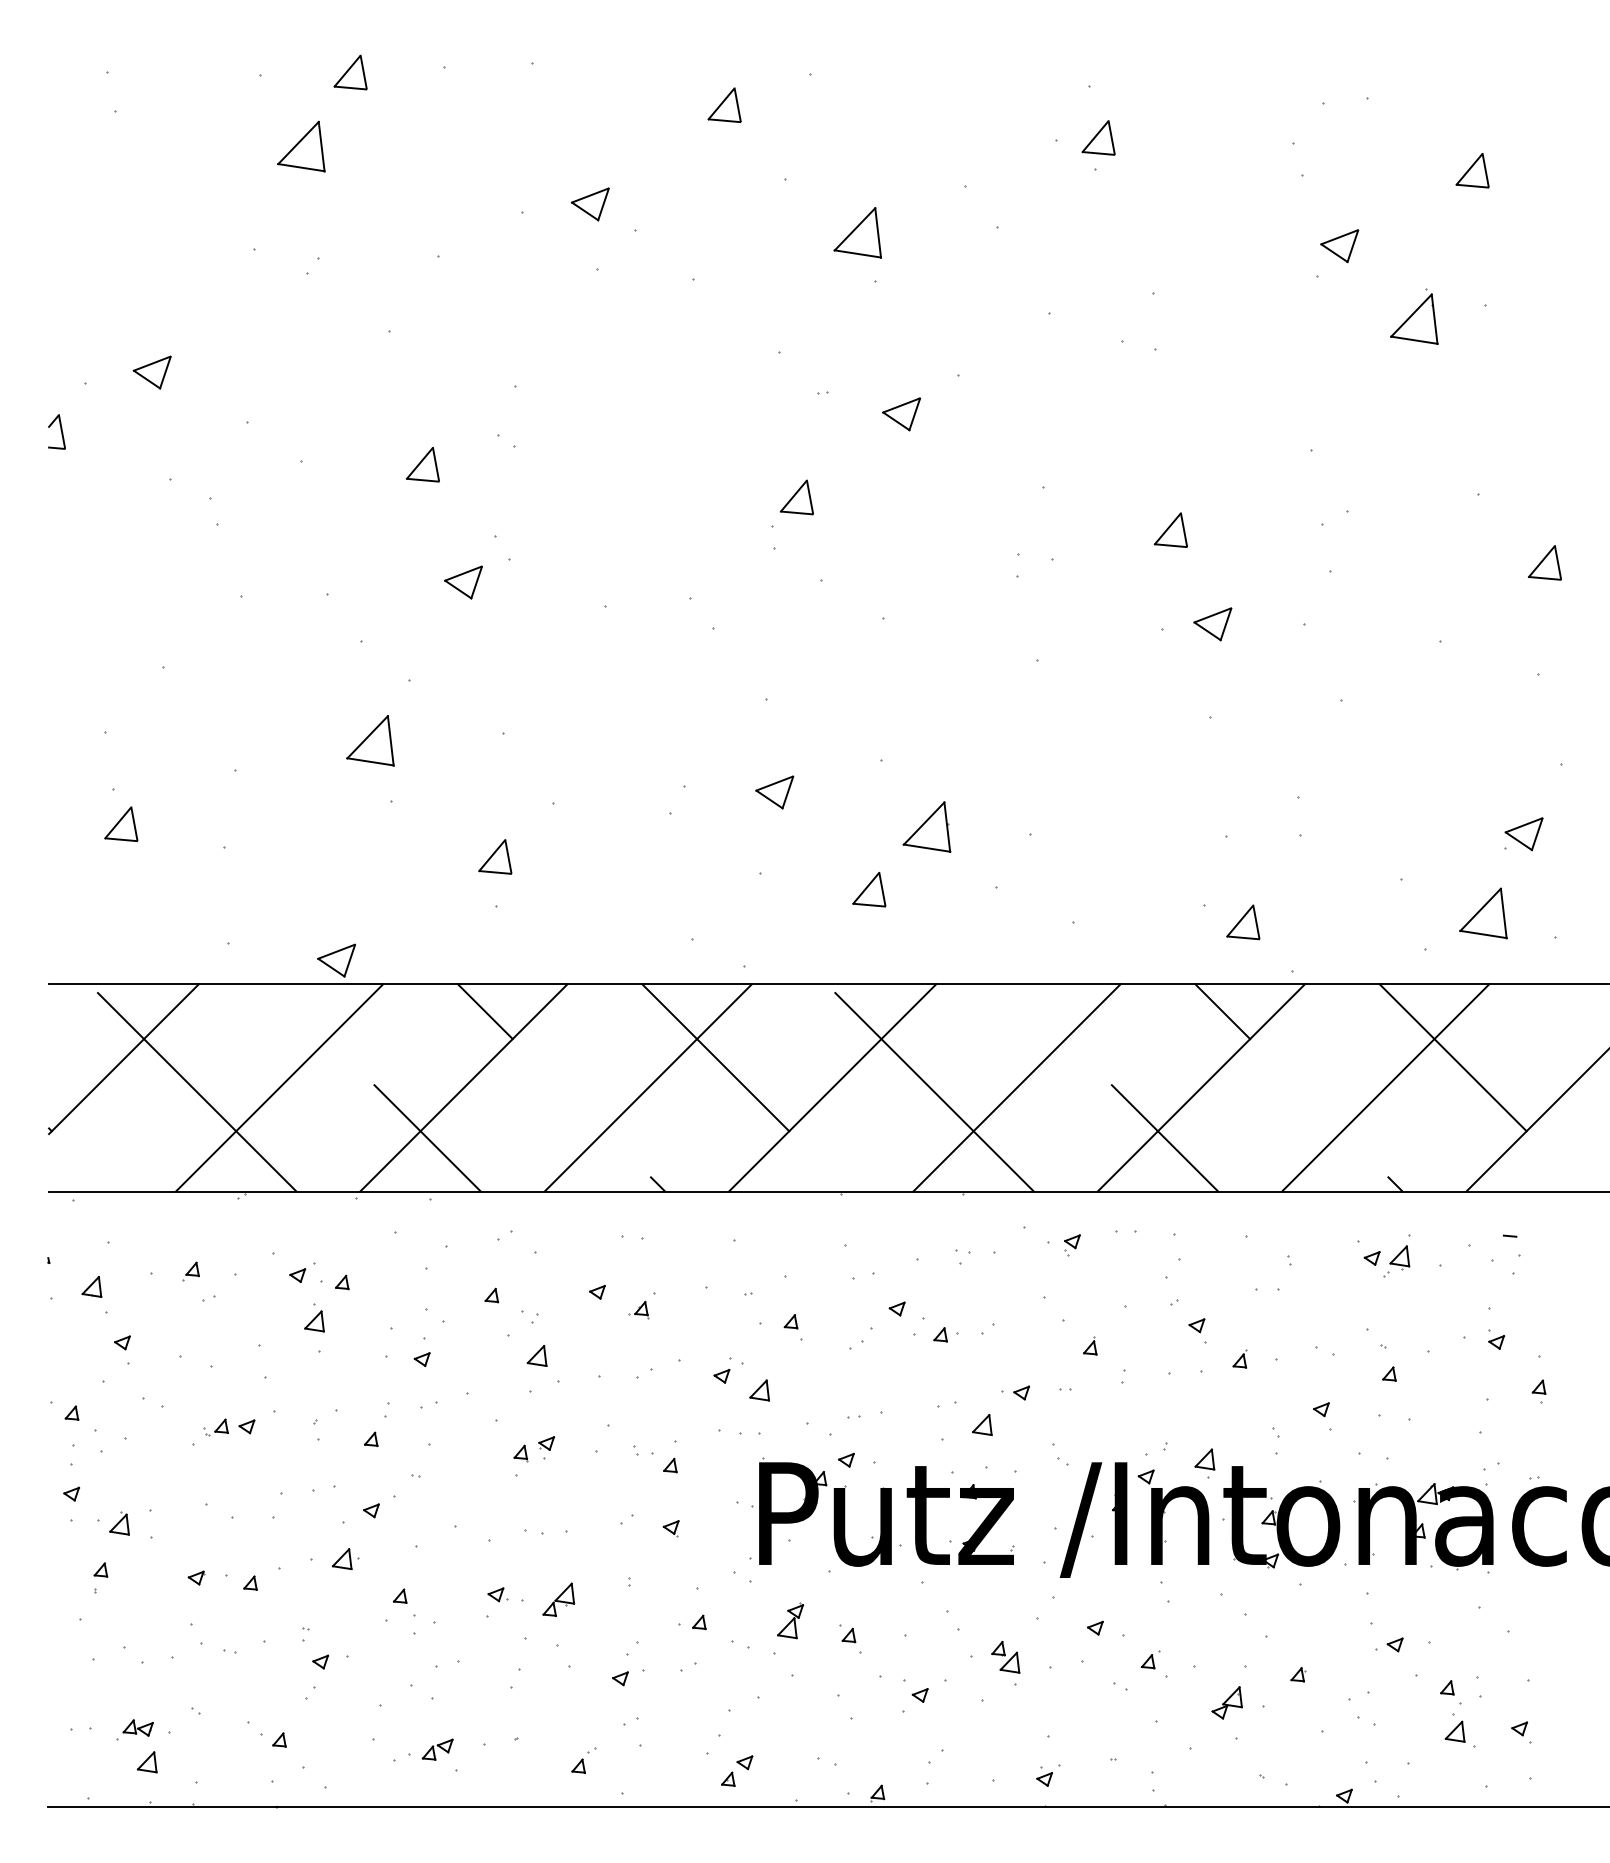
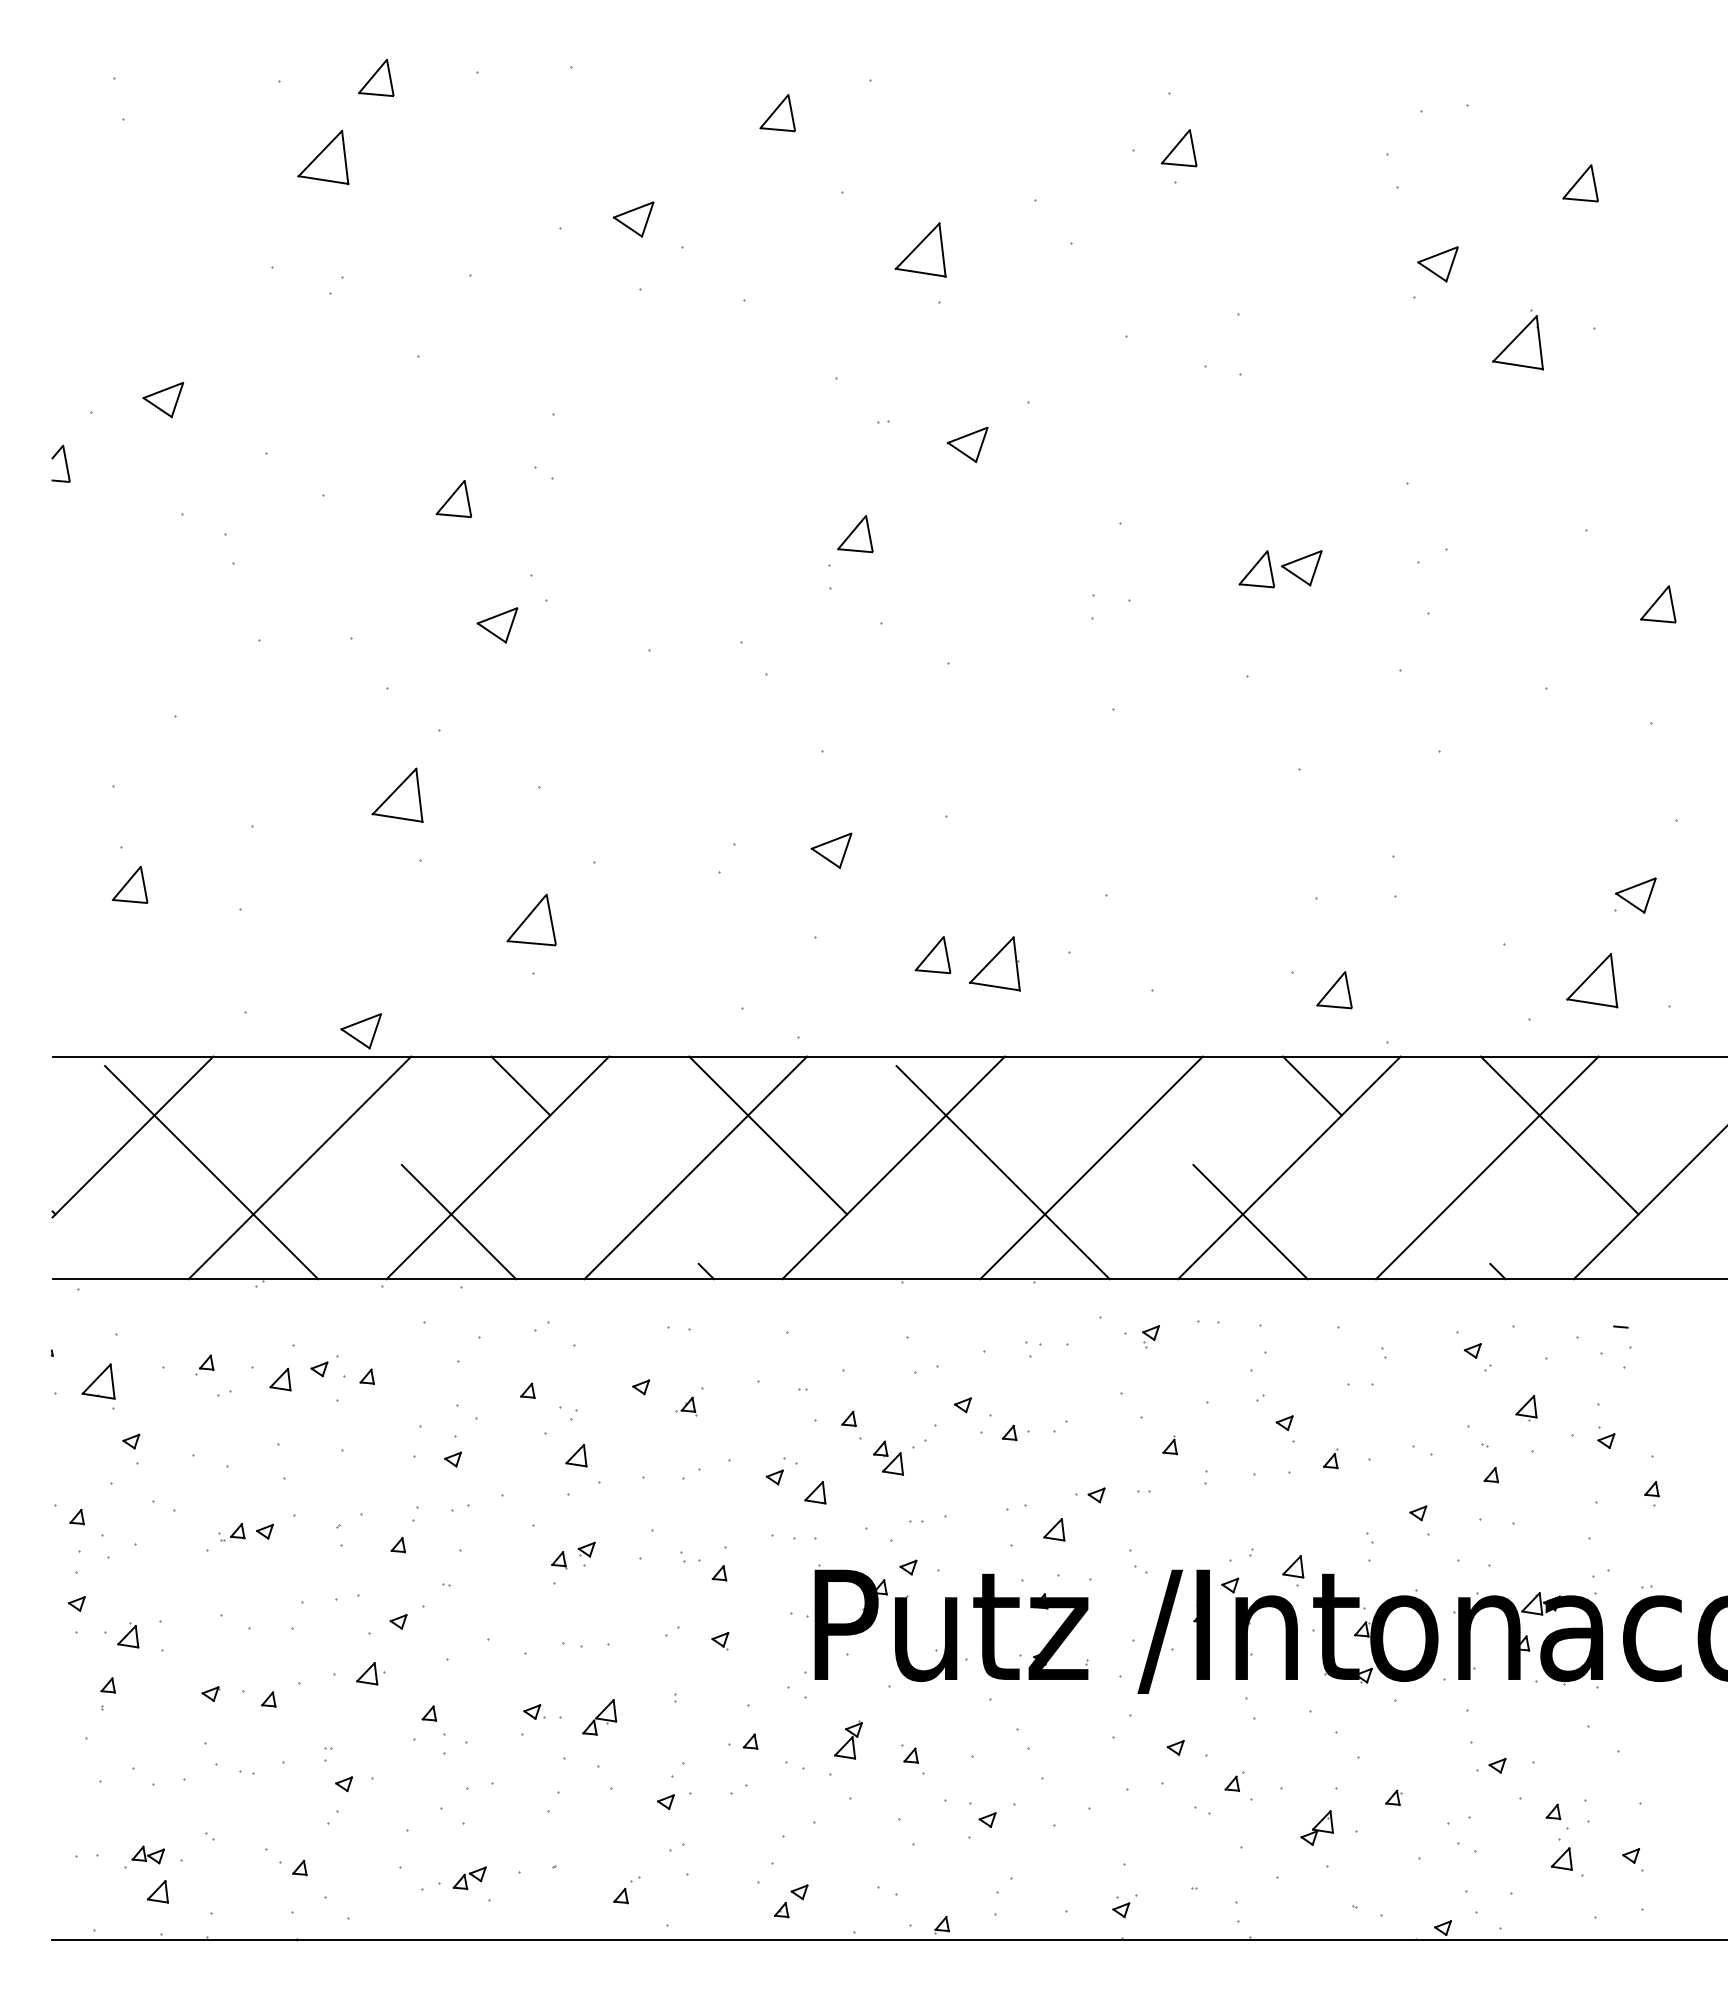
part: (1212, 624) -> (1301, 568), moved
part: (926, 826) -> (994, 963), moved
part: (495, 856) -> (531, 919), size x1.4
part: (1399, 1258) -> (1526, 1408), moved
part: (91, 1286) -> (98, 1381), size x1.6
part: (314, 1321) -> (280, 1379), moved
part: (1005, 1656) -> (888, 1457), moved

